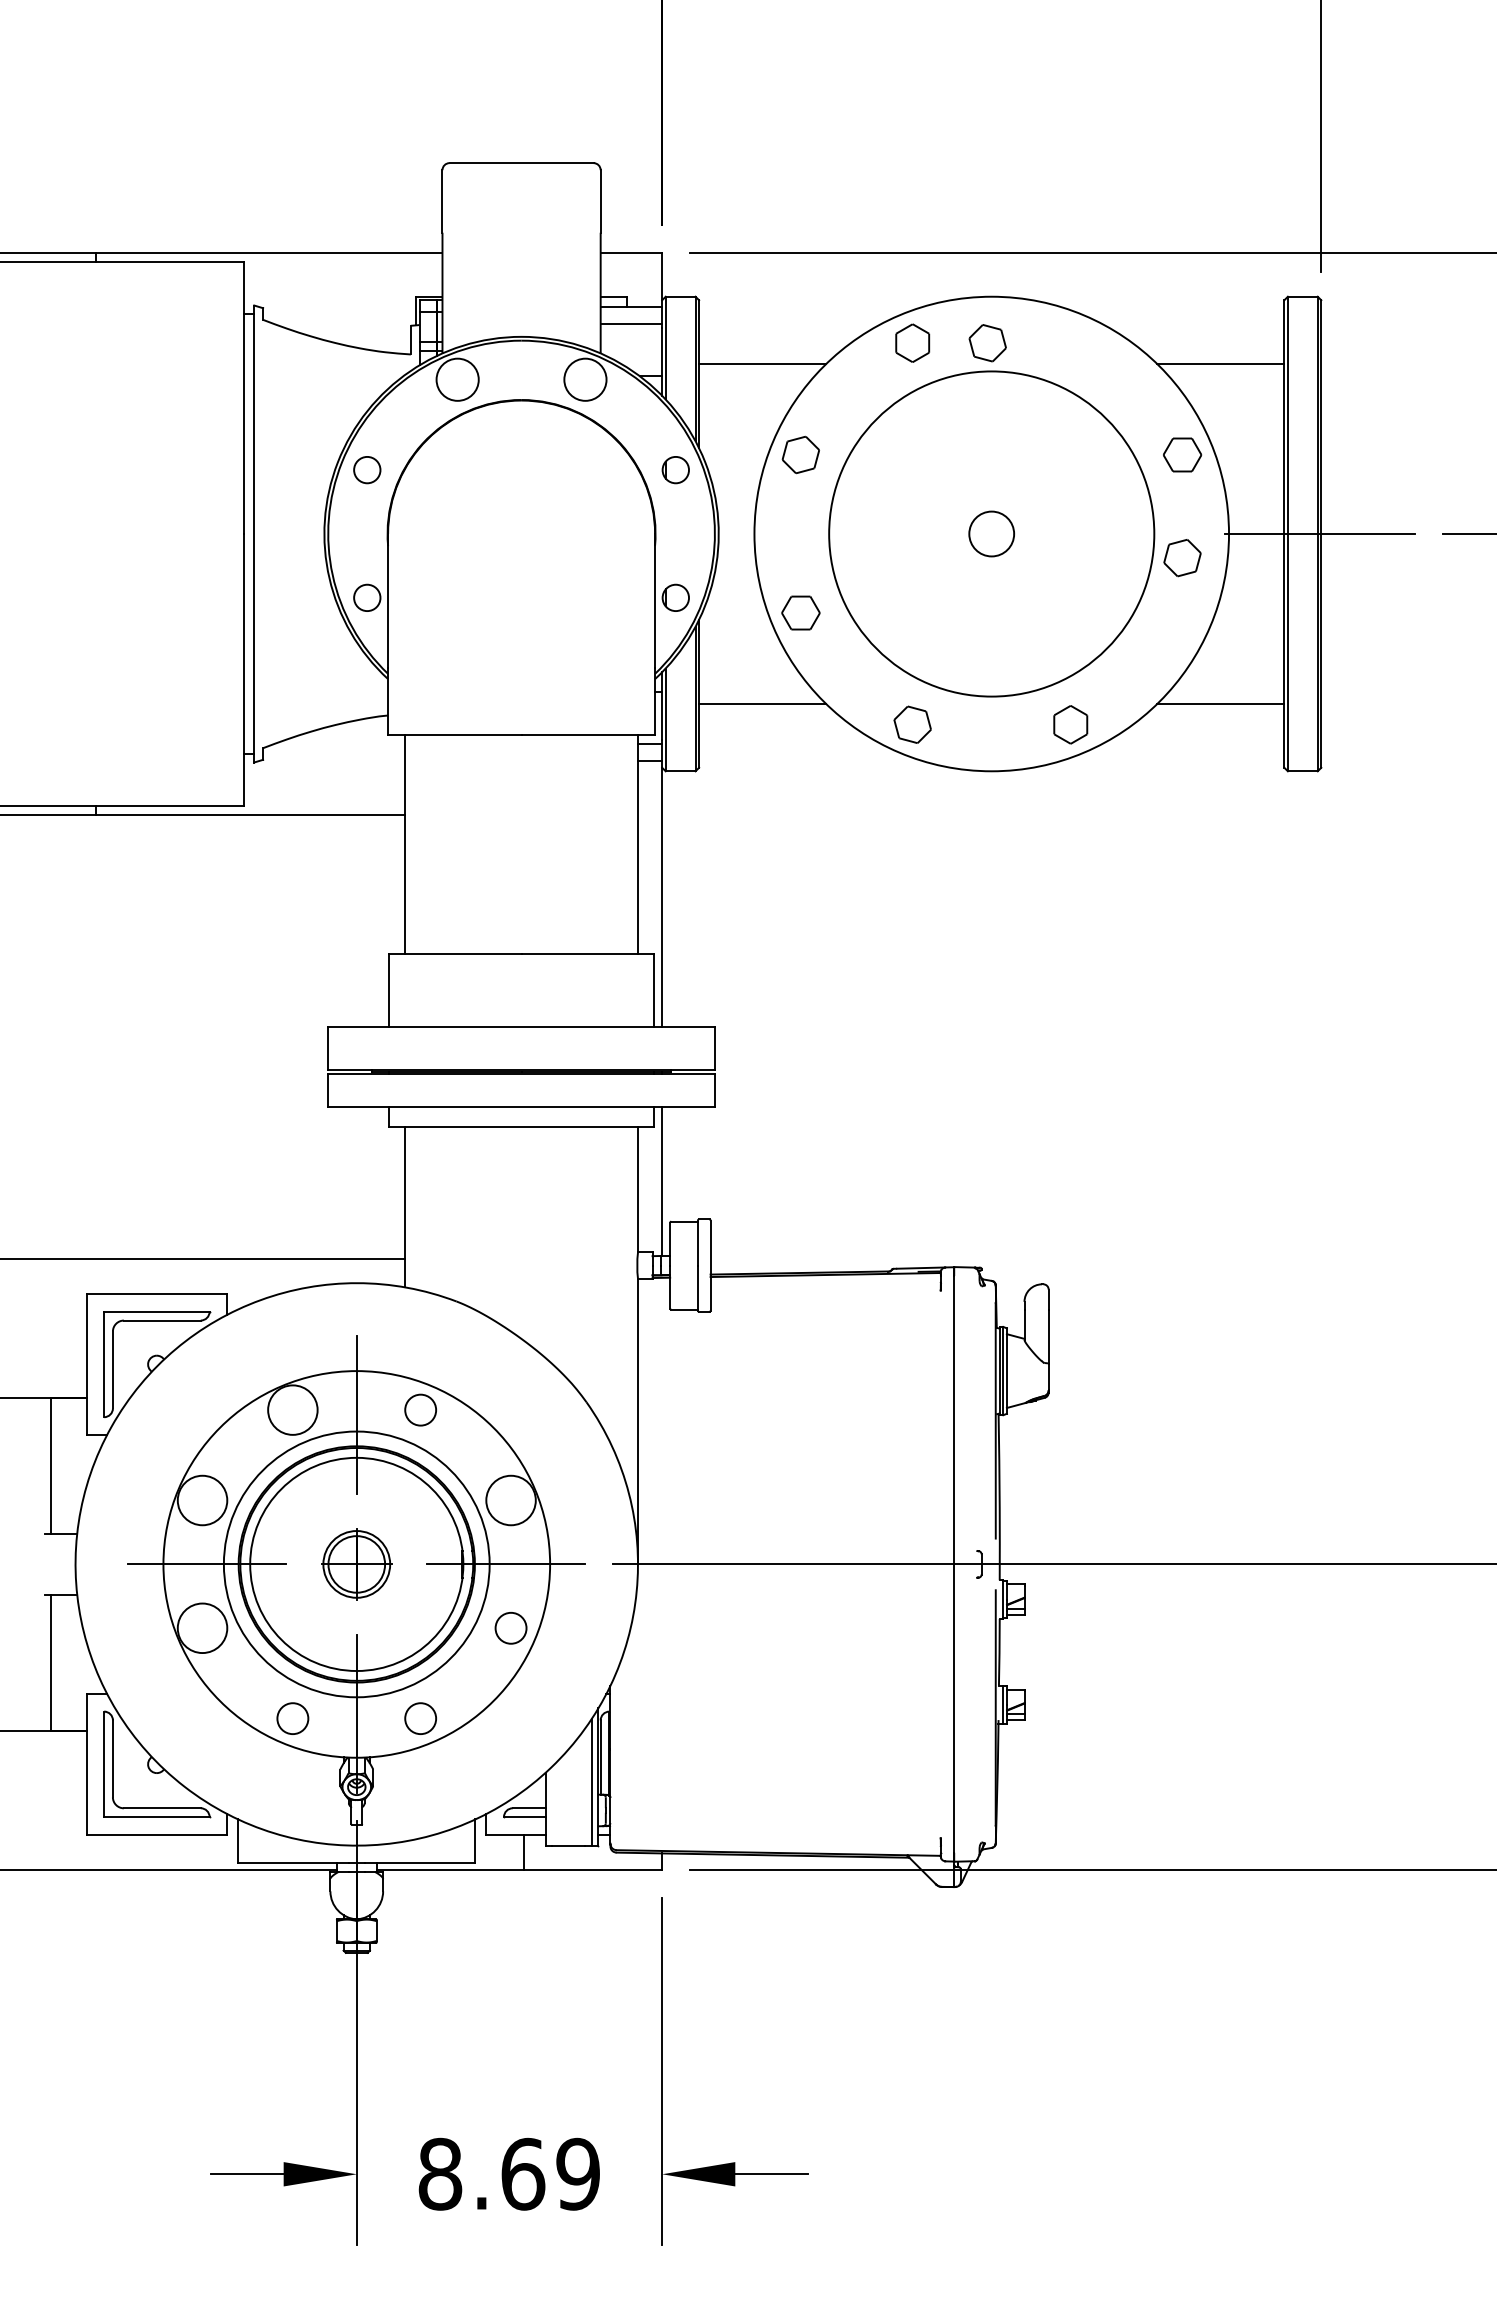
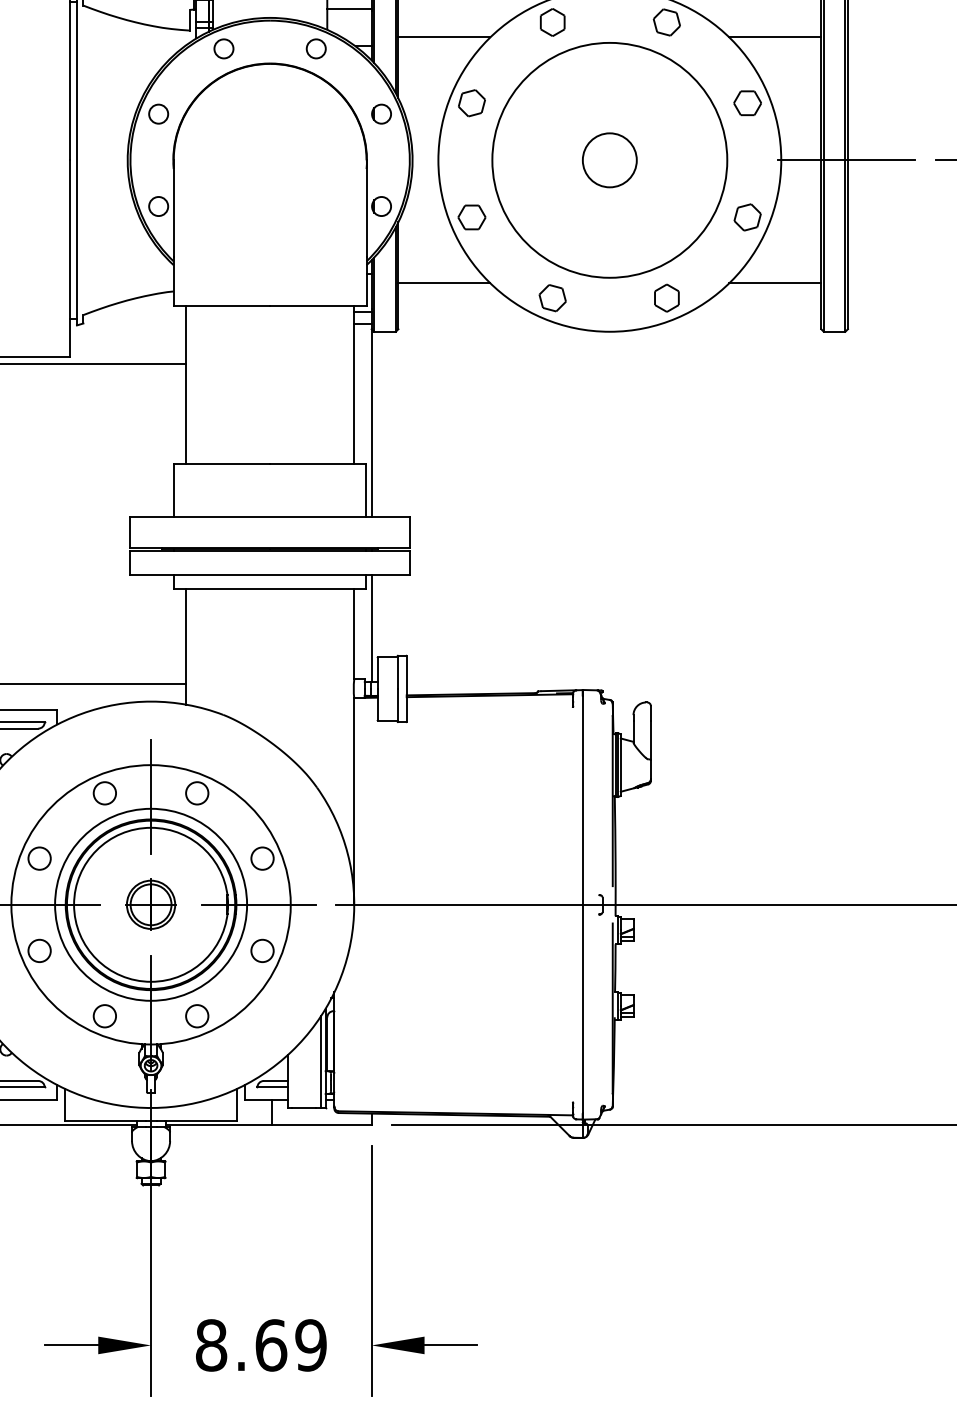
part: (987, 343) -> (666, 22), moved
circle: (457, 379) -> (223, 48), size x0.62
circle: (585, 379) -> (316, 48), size x0.62
circle: (991, 533) -> (609, 159), size x1.67
part: (1182, 558) -> (747, 217), moved
circle: (292, 1409) -> (104, 792), size x0.62
circle: (202, 1500) -> (39, 858), size x0.62
circle: (510, 1500) -> (262, 858), size x0.62
circle: (202, 1627) -> (39, 950), size x0.62

